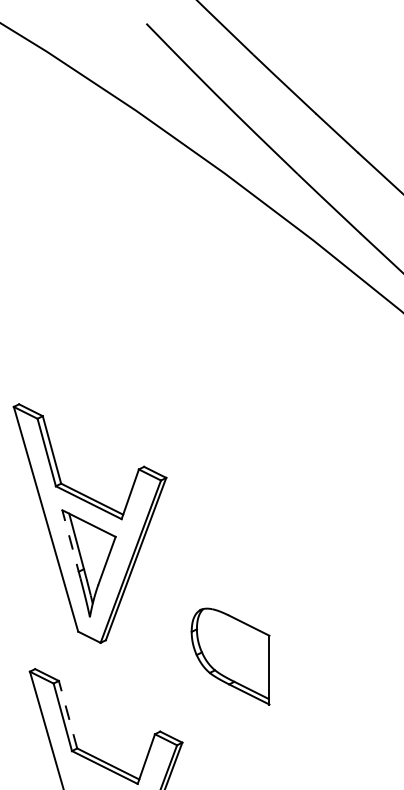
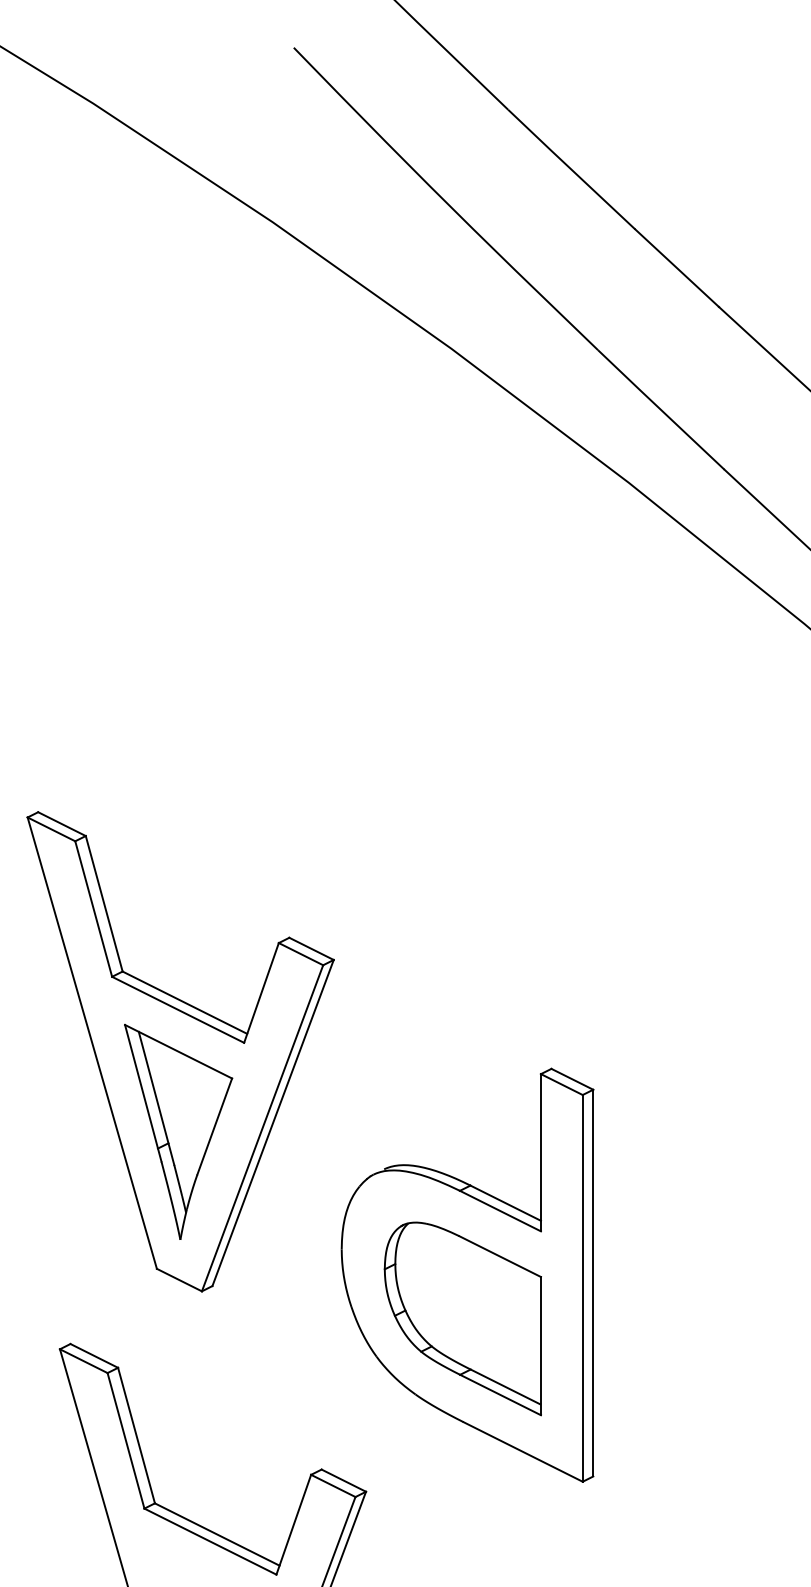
line: (71, 543) -> (143, 1091), dashed -> solid
part: (232, 634) -> (466, 1274), added
line: (68, 714) -> (137, 1435), dashed -> solid

